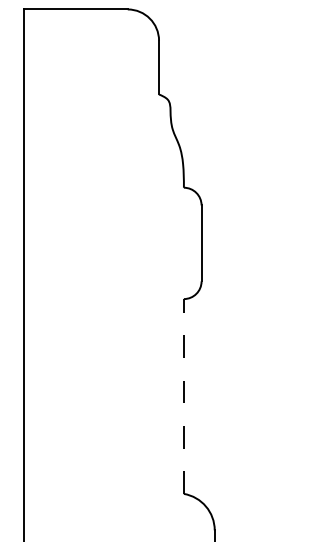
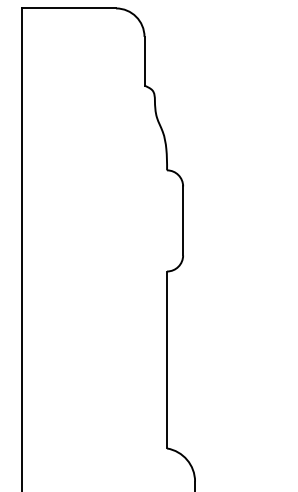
line: (183, 395) -> (166, 359), dashed -> solid

